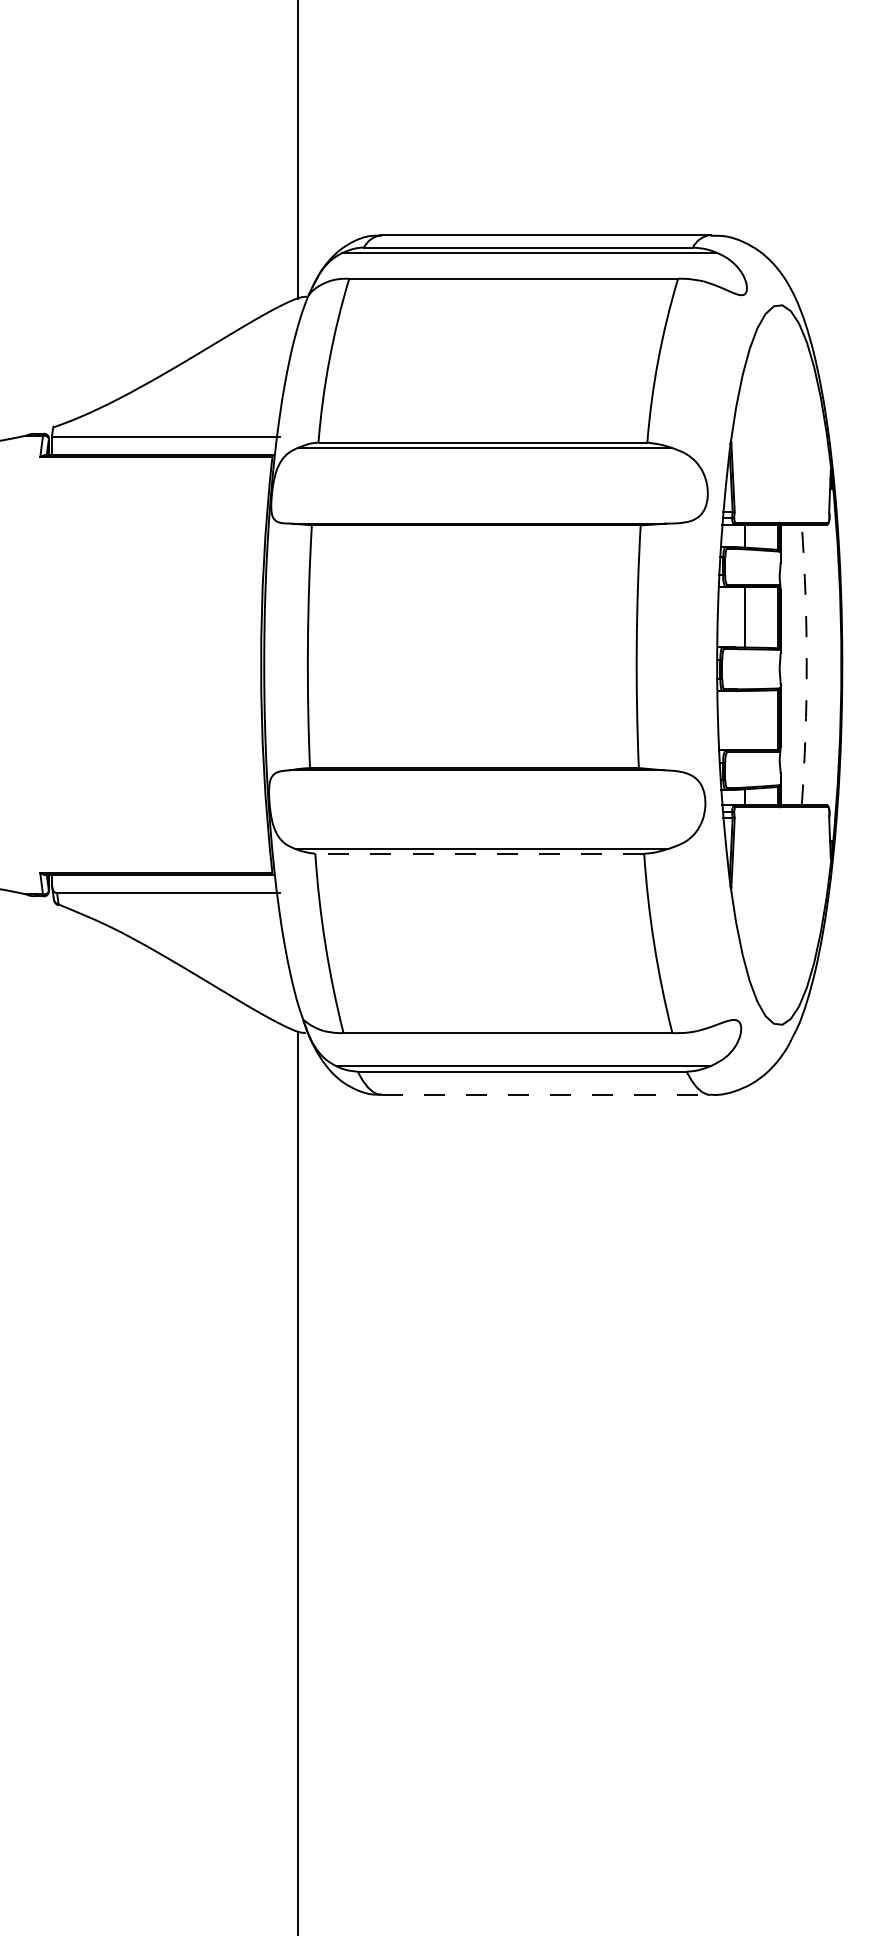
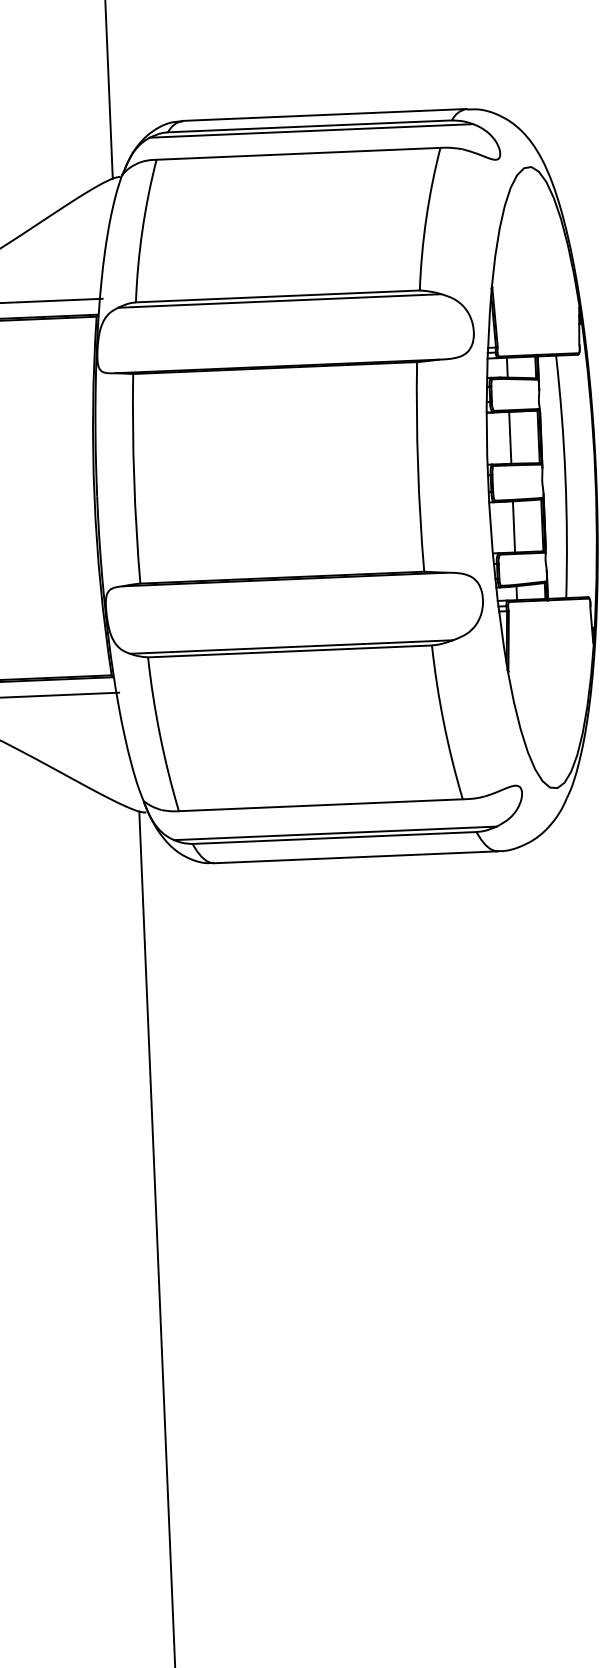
arc: (806, 665) -> (565, 477), dashed -> solid
line: (744, 720) -> (513, 526), added
line: (479, 853) -> (289, 651), dashed -> solid
line: (546, 1095) -> (356, 857), dashed -> solid

